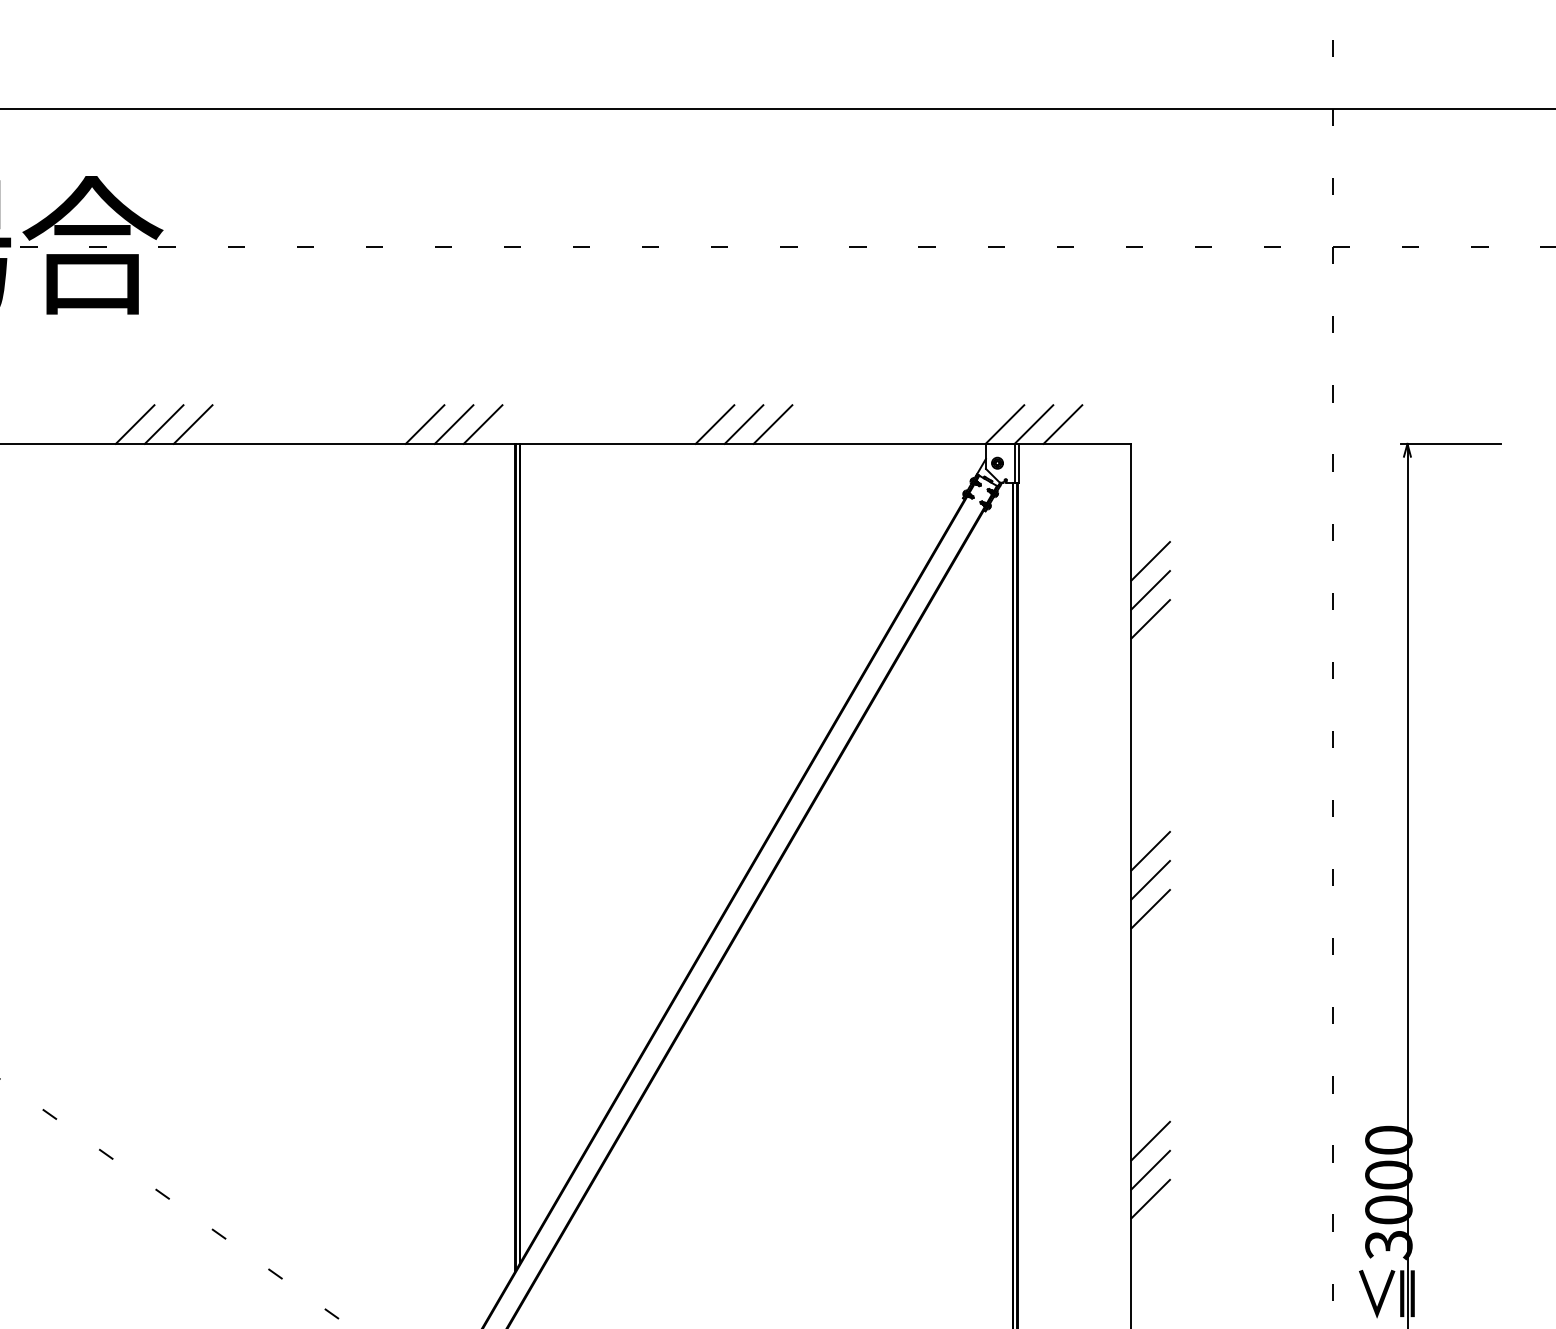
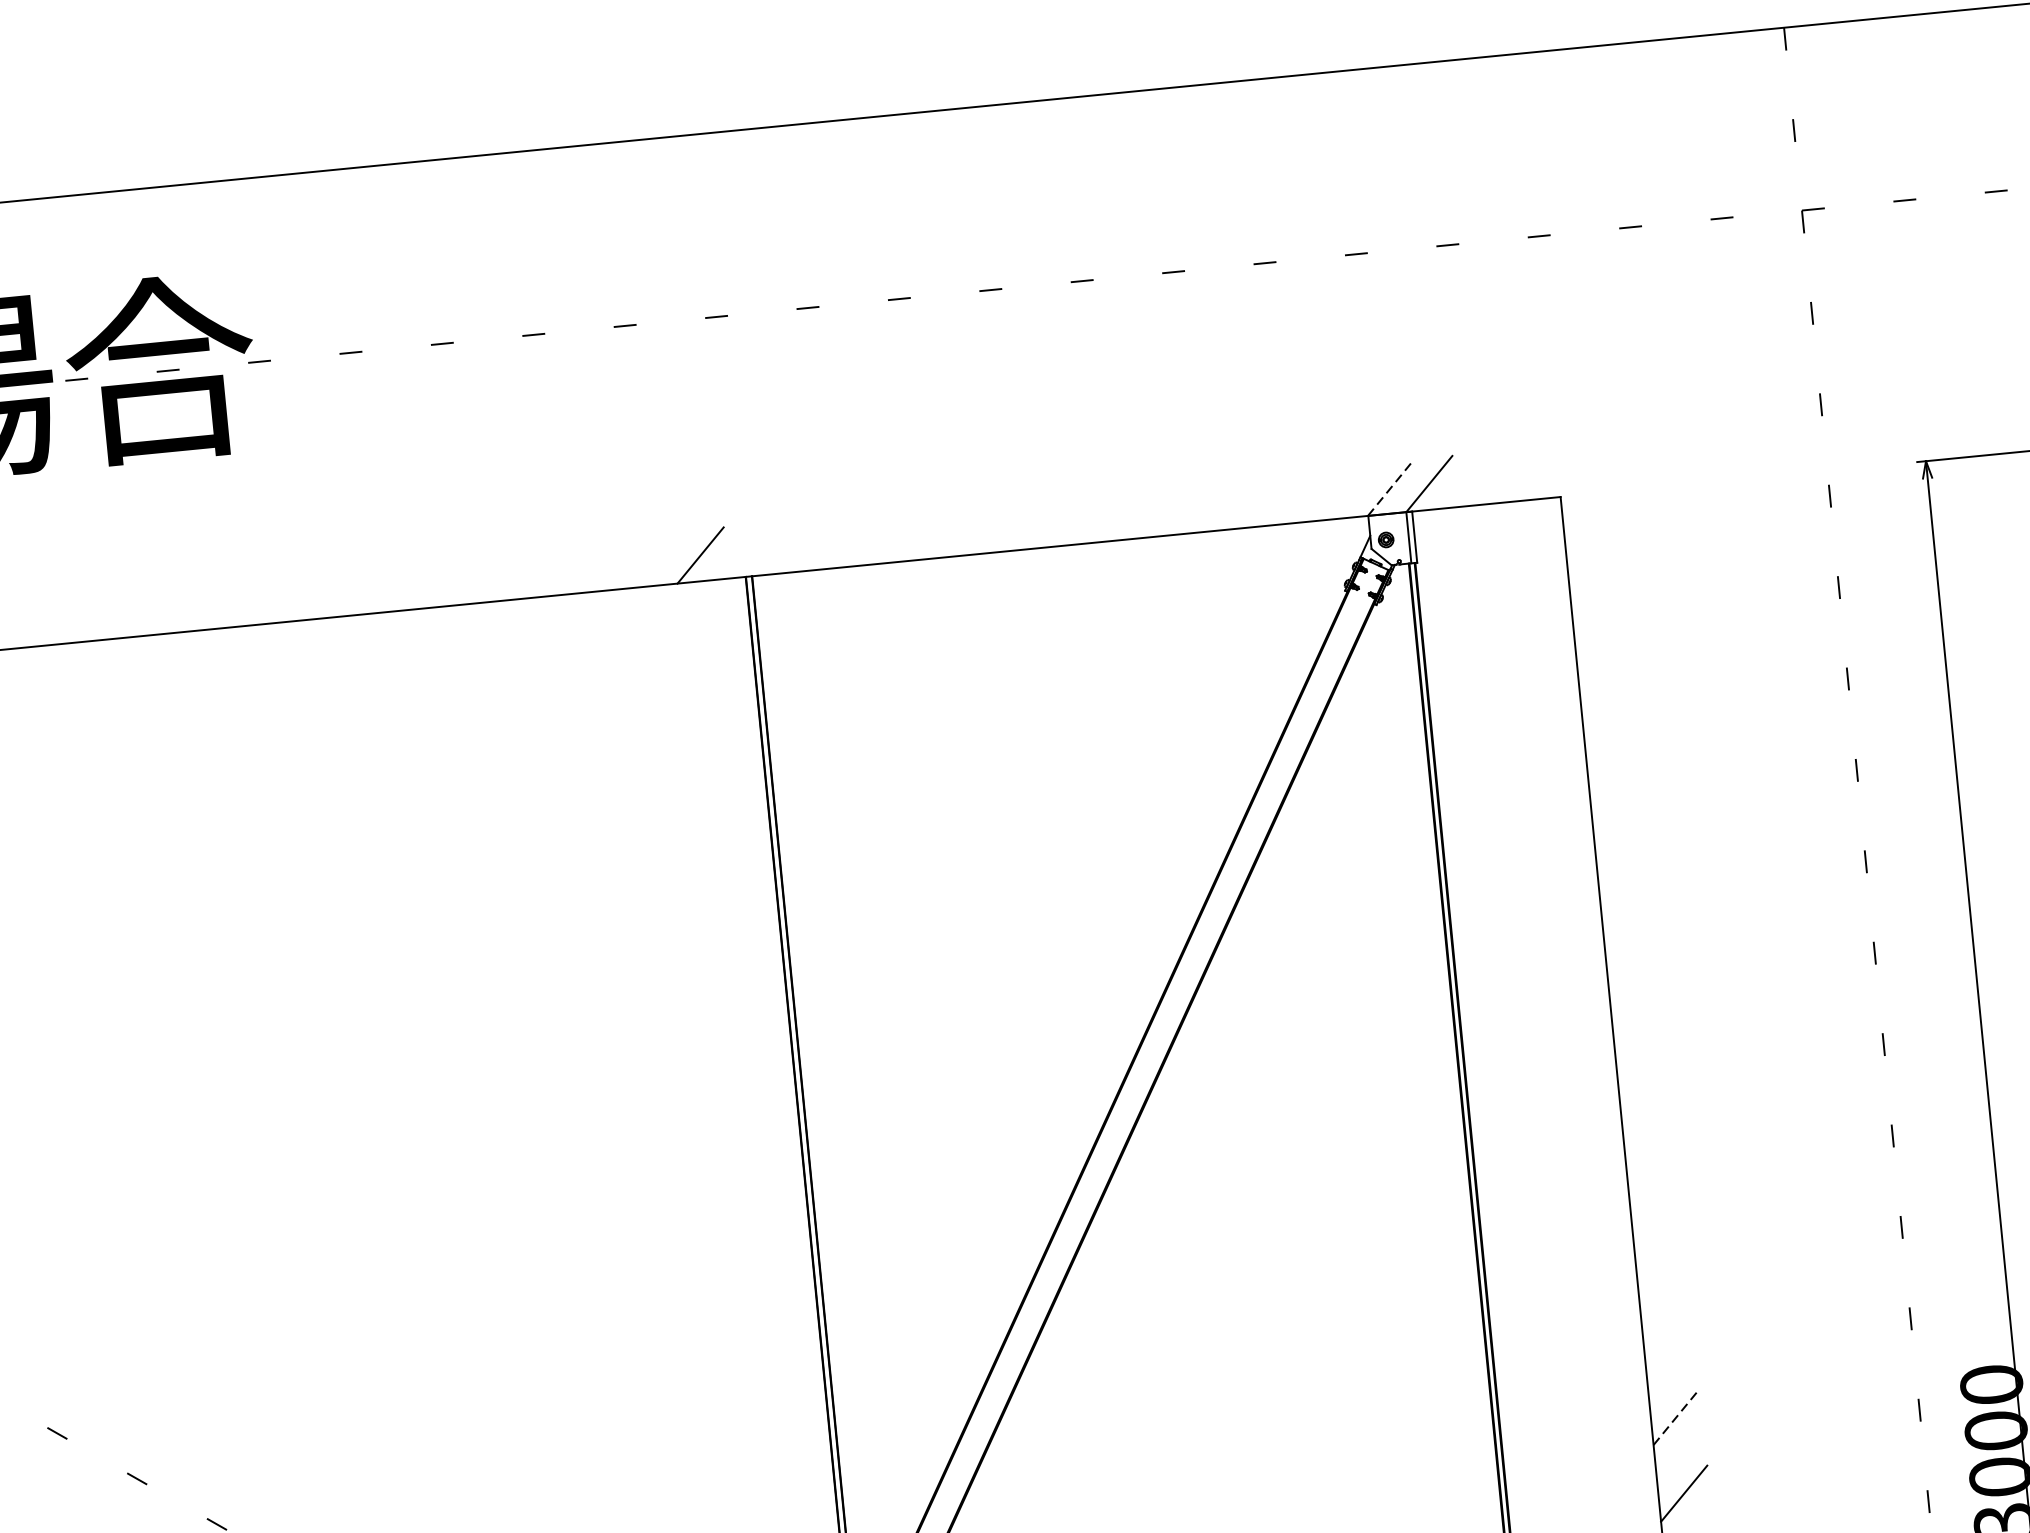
line: (134, 424) -> (239, 600), removed
line: (163, 424) -> (277, 596), removed
line: (192, 424) -> (316, 593), removed
line: (424, 424) -> (623, 563), removed
line: (453, 424) -> (661, 559), removed
line: (714, 424) -> (1006, 525), removed
line: (743, 424) -> (1045, 521), removed
line: (772, 424) -> (1083, 517), removed
line: (1005, 424) -> (1391, 487), solid -> dashed
line: (1062, 424) -> (1467, 480), removed
line: (1150, 561) -> (1601, 650), removed
line: (1150, 590) -> (1605, 688), removed
line: (1150, 619) -> (1608, 726), removed
line: (1150, 850) -> (1638, 1032), removed
line: (1150, 879) -> (1642, 1070), removed
line: (1150, 908) -> (1646, 1109), removed
line: (1150, 1140) -> (1676, 1416), solid -> dashed
line: (1150, 1169) -> (1680, 1454), removed

